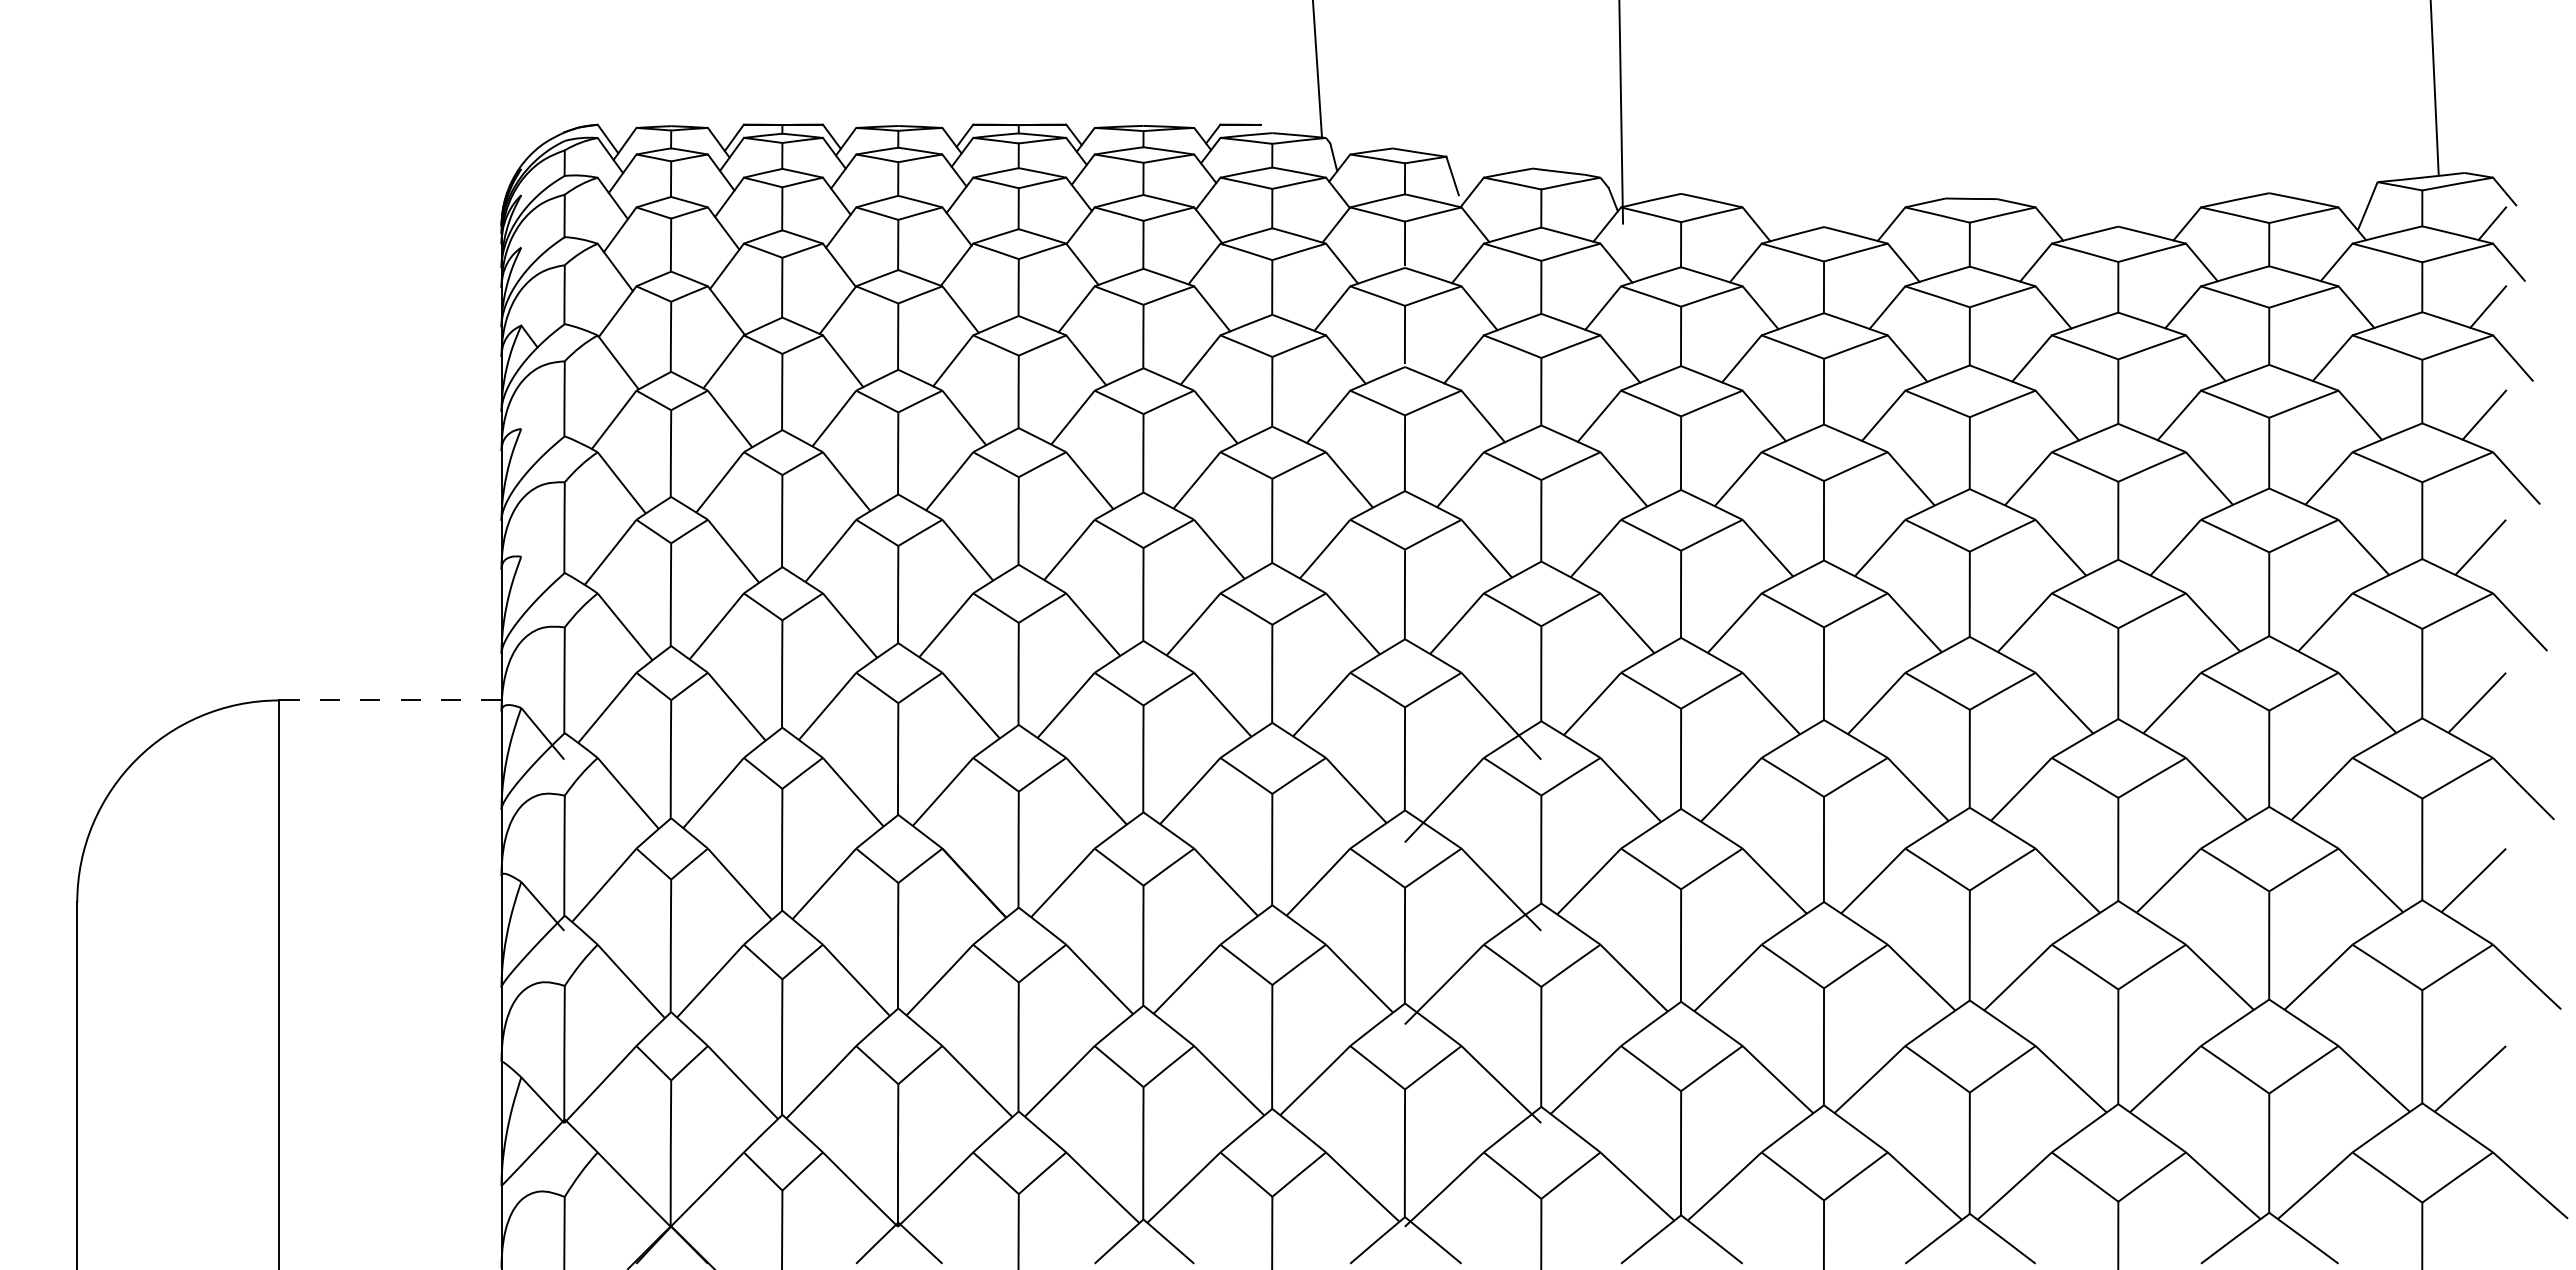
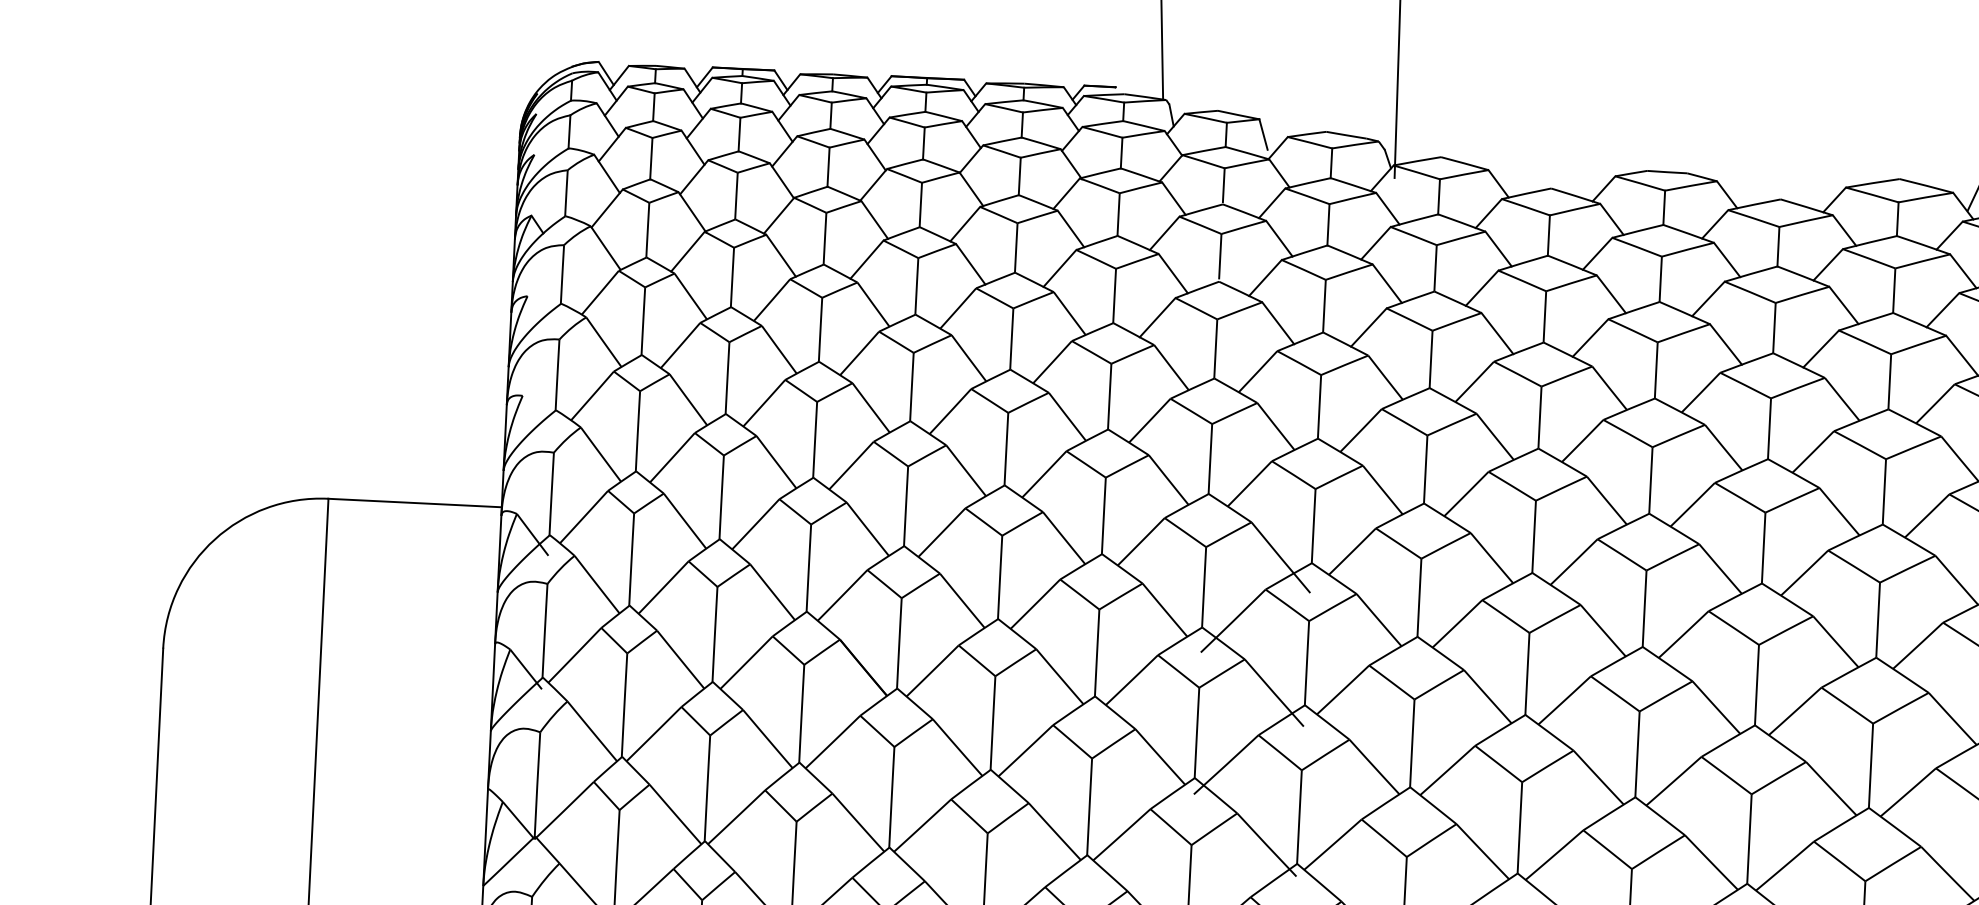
line: (389, 700) -> (414, 503), dashed -> solid

